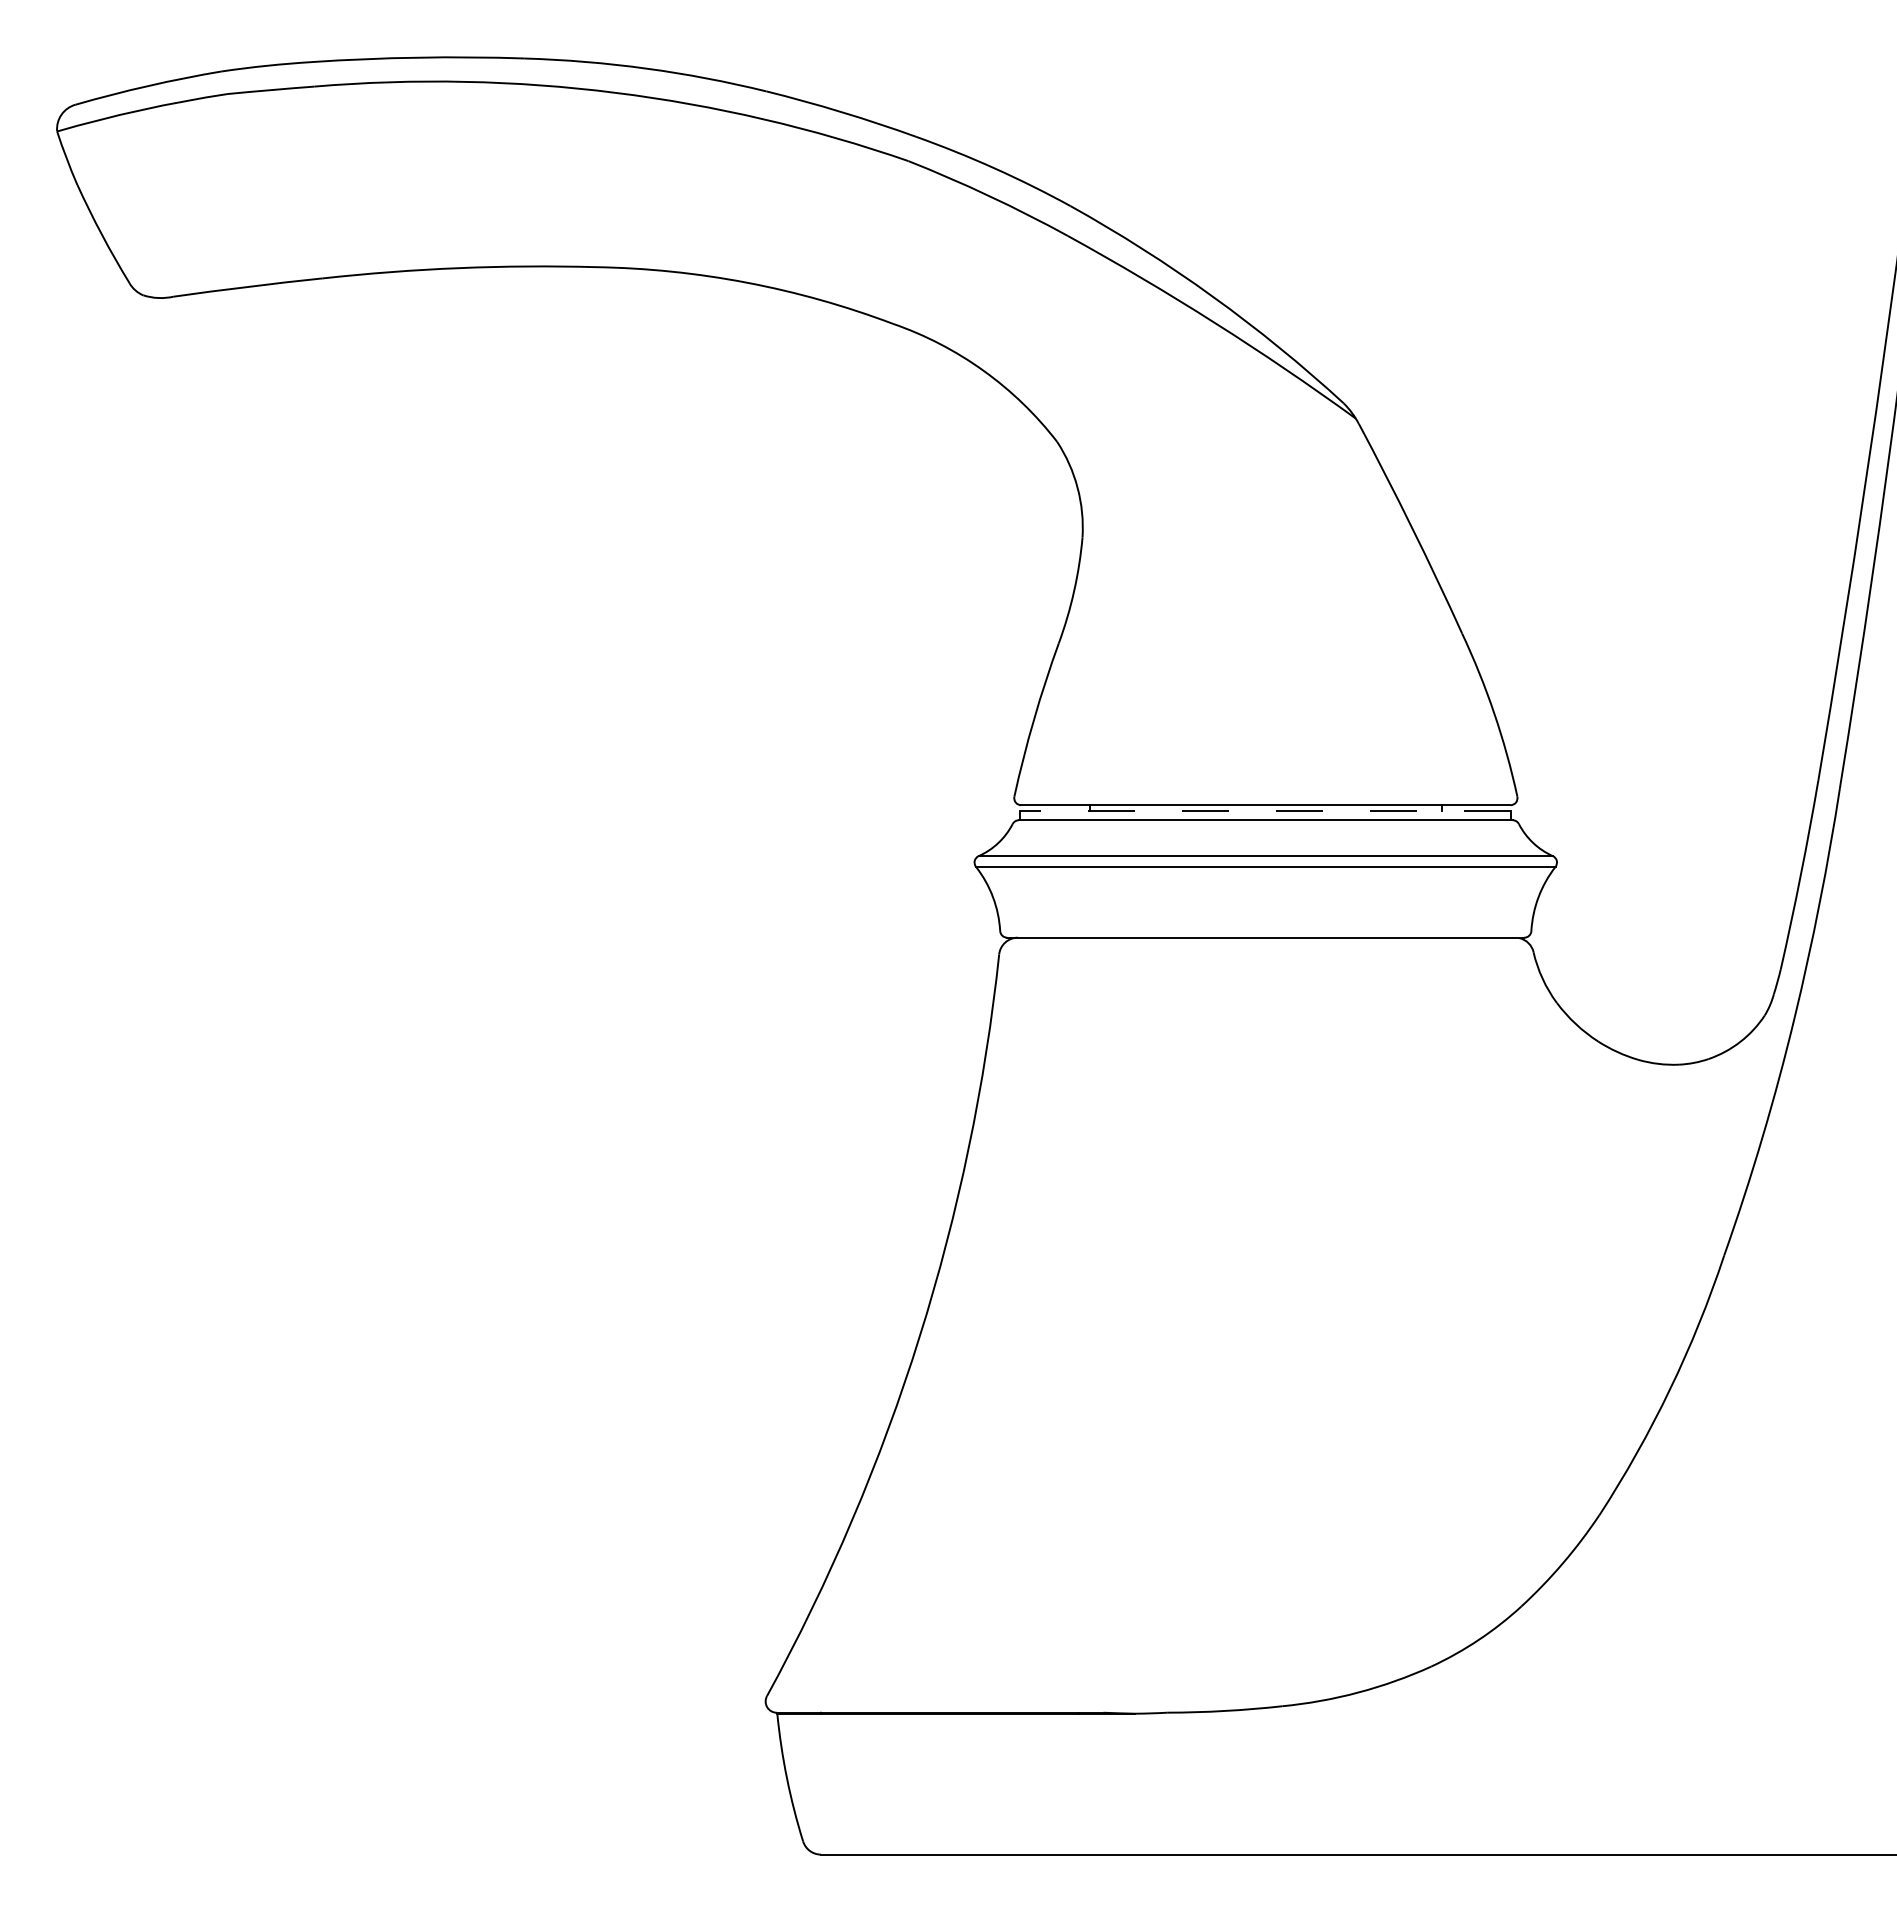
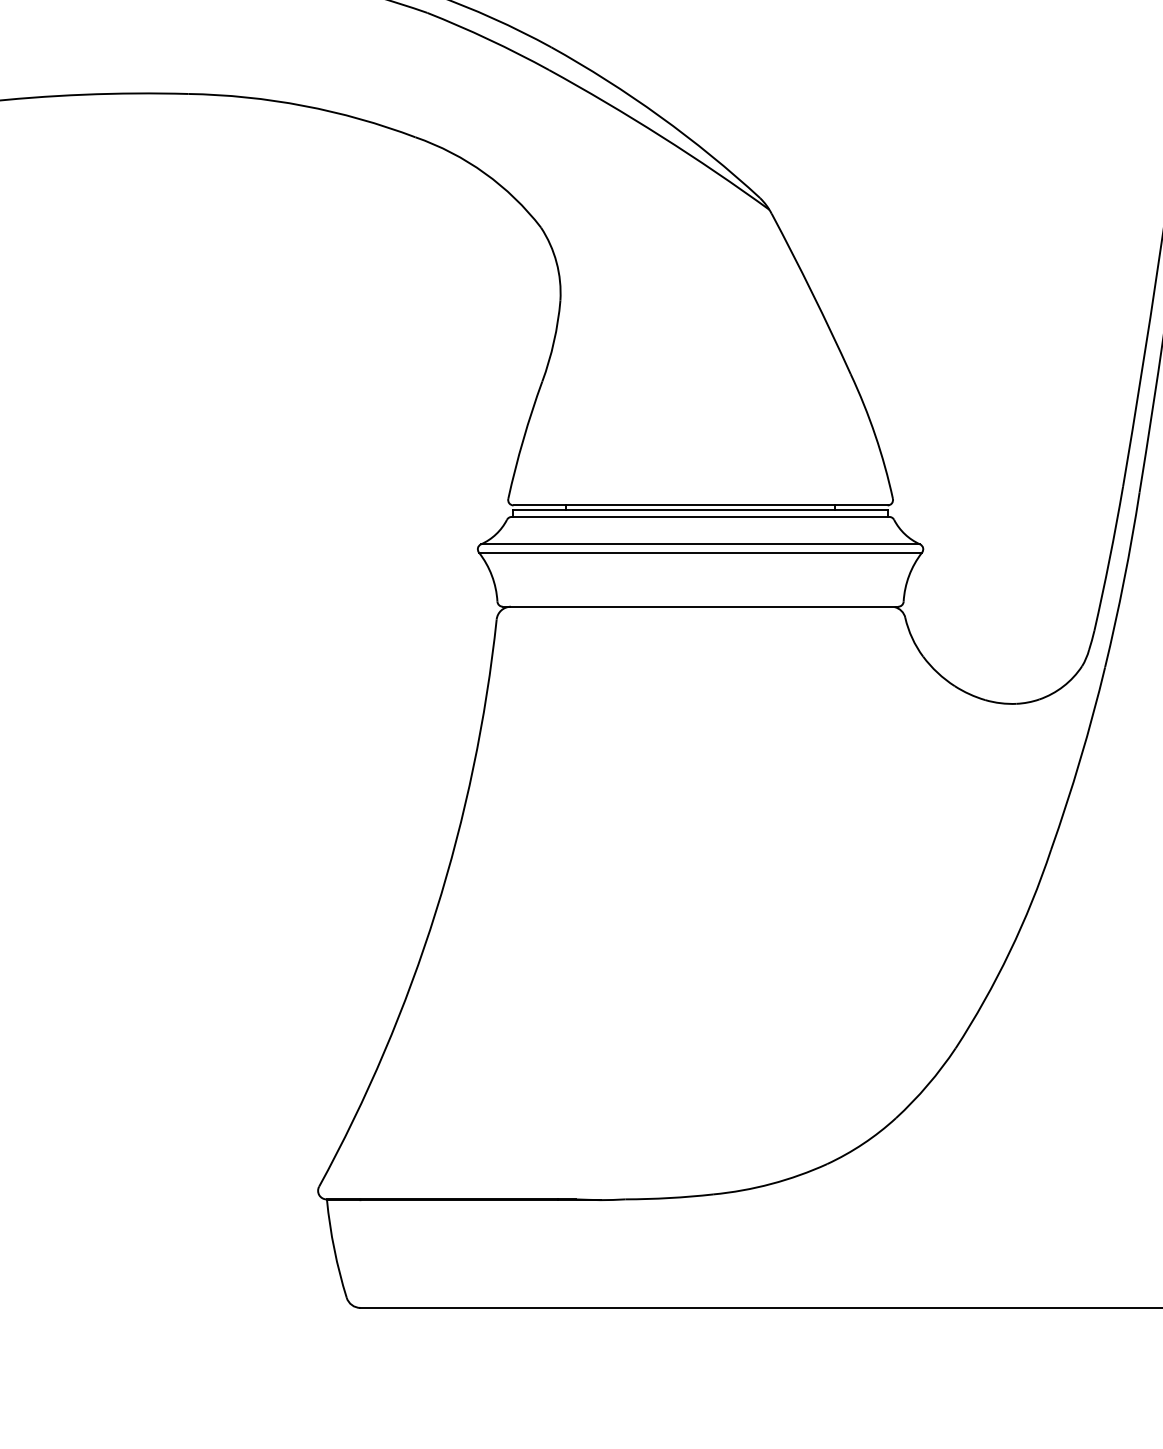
line: (1265, 810) -> (700, 509), dashed -> solid

